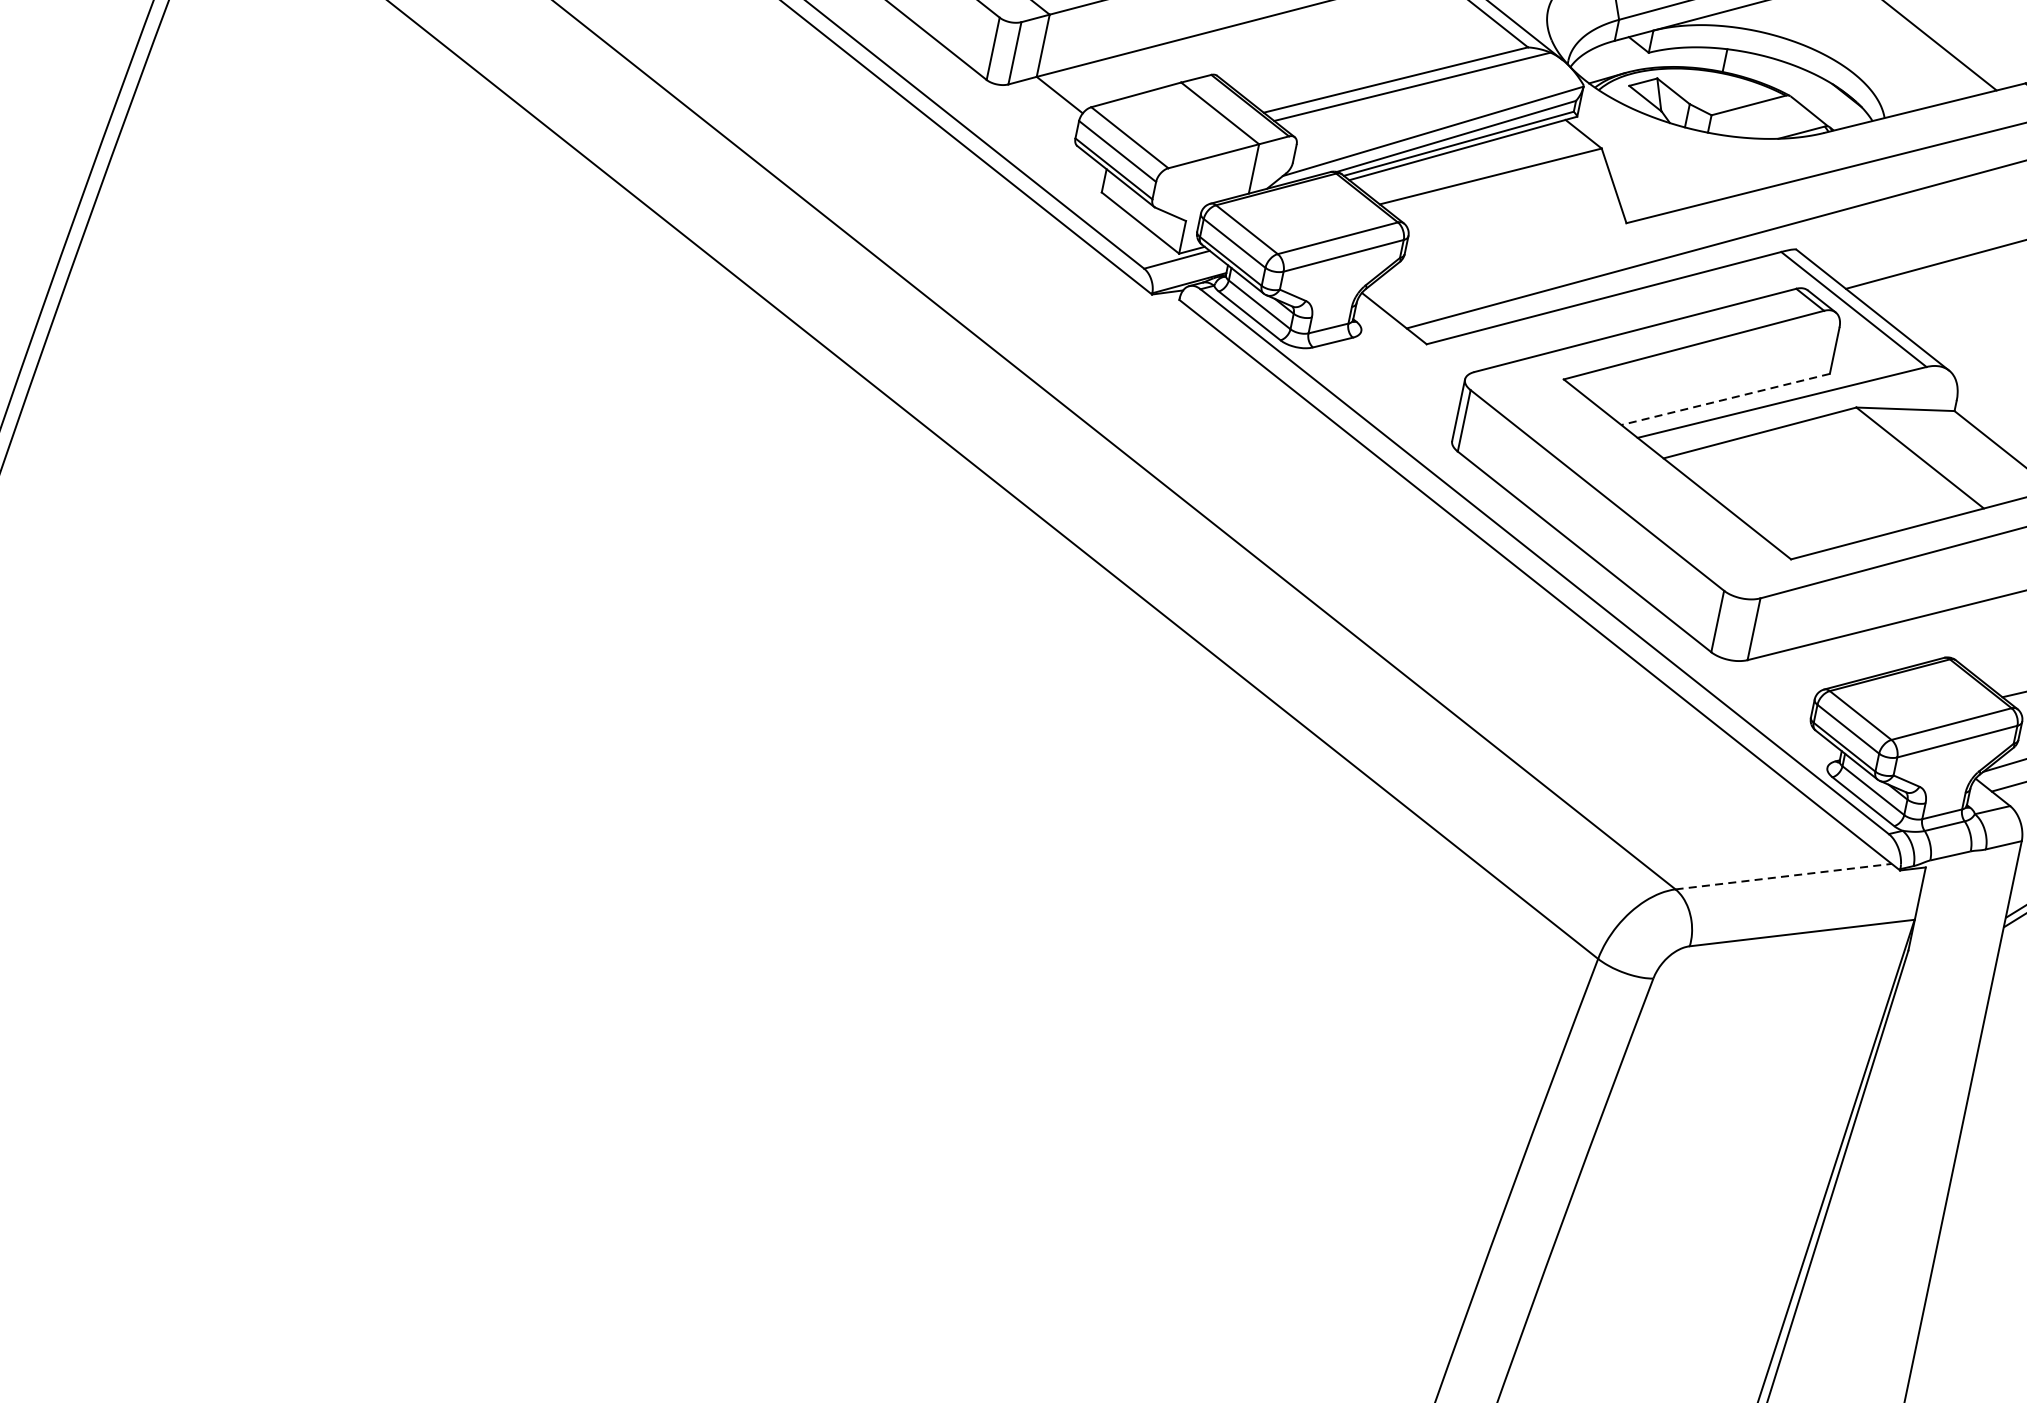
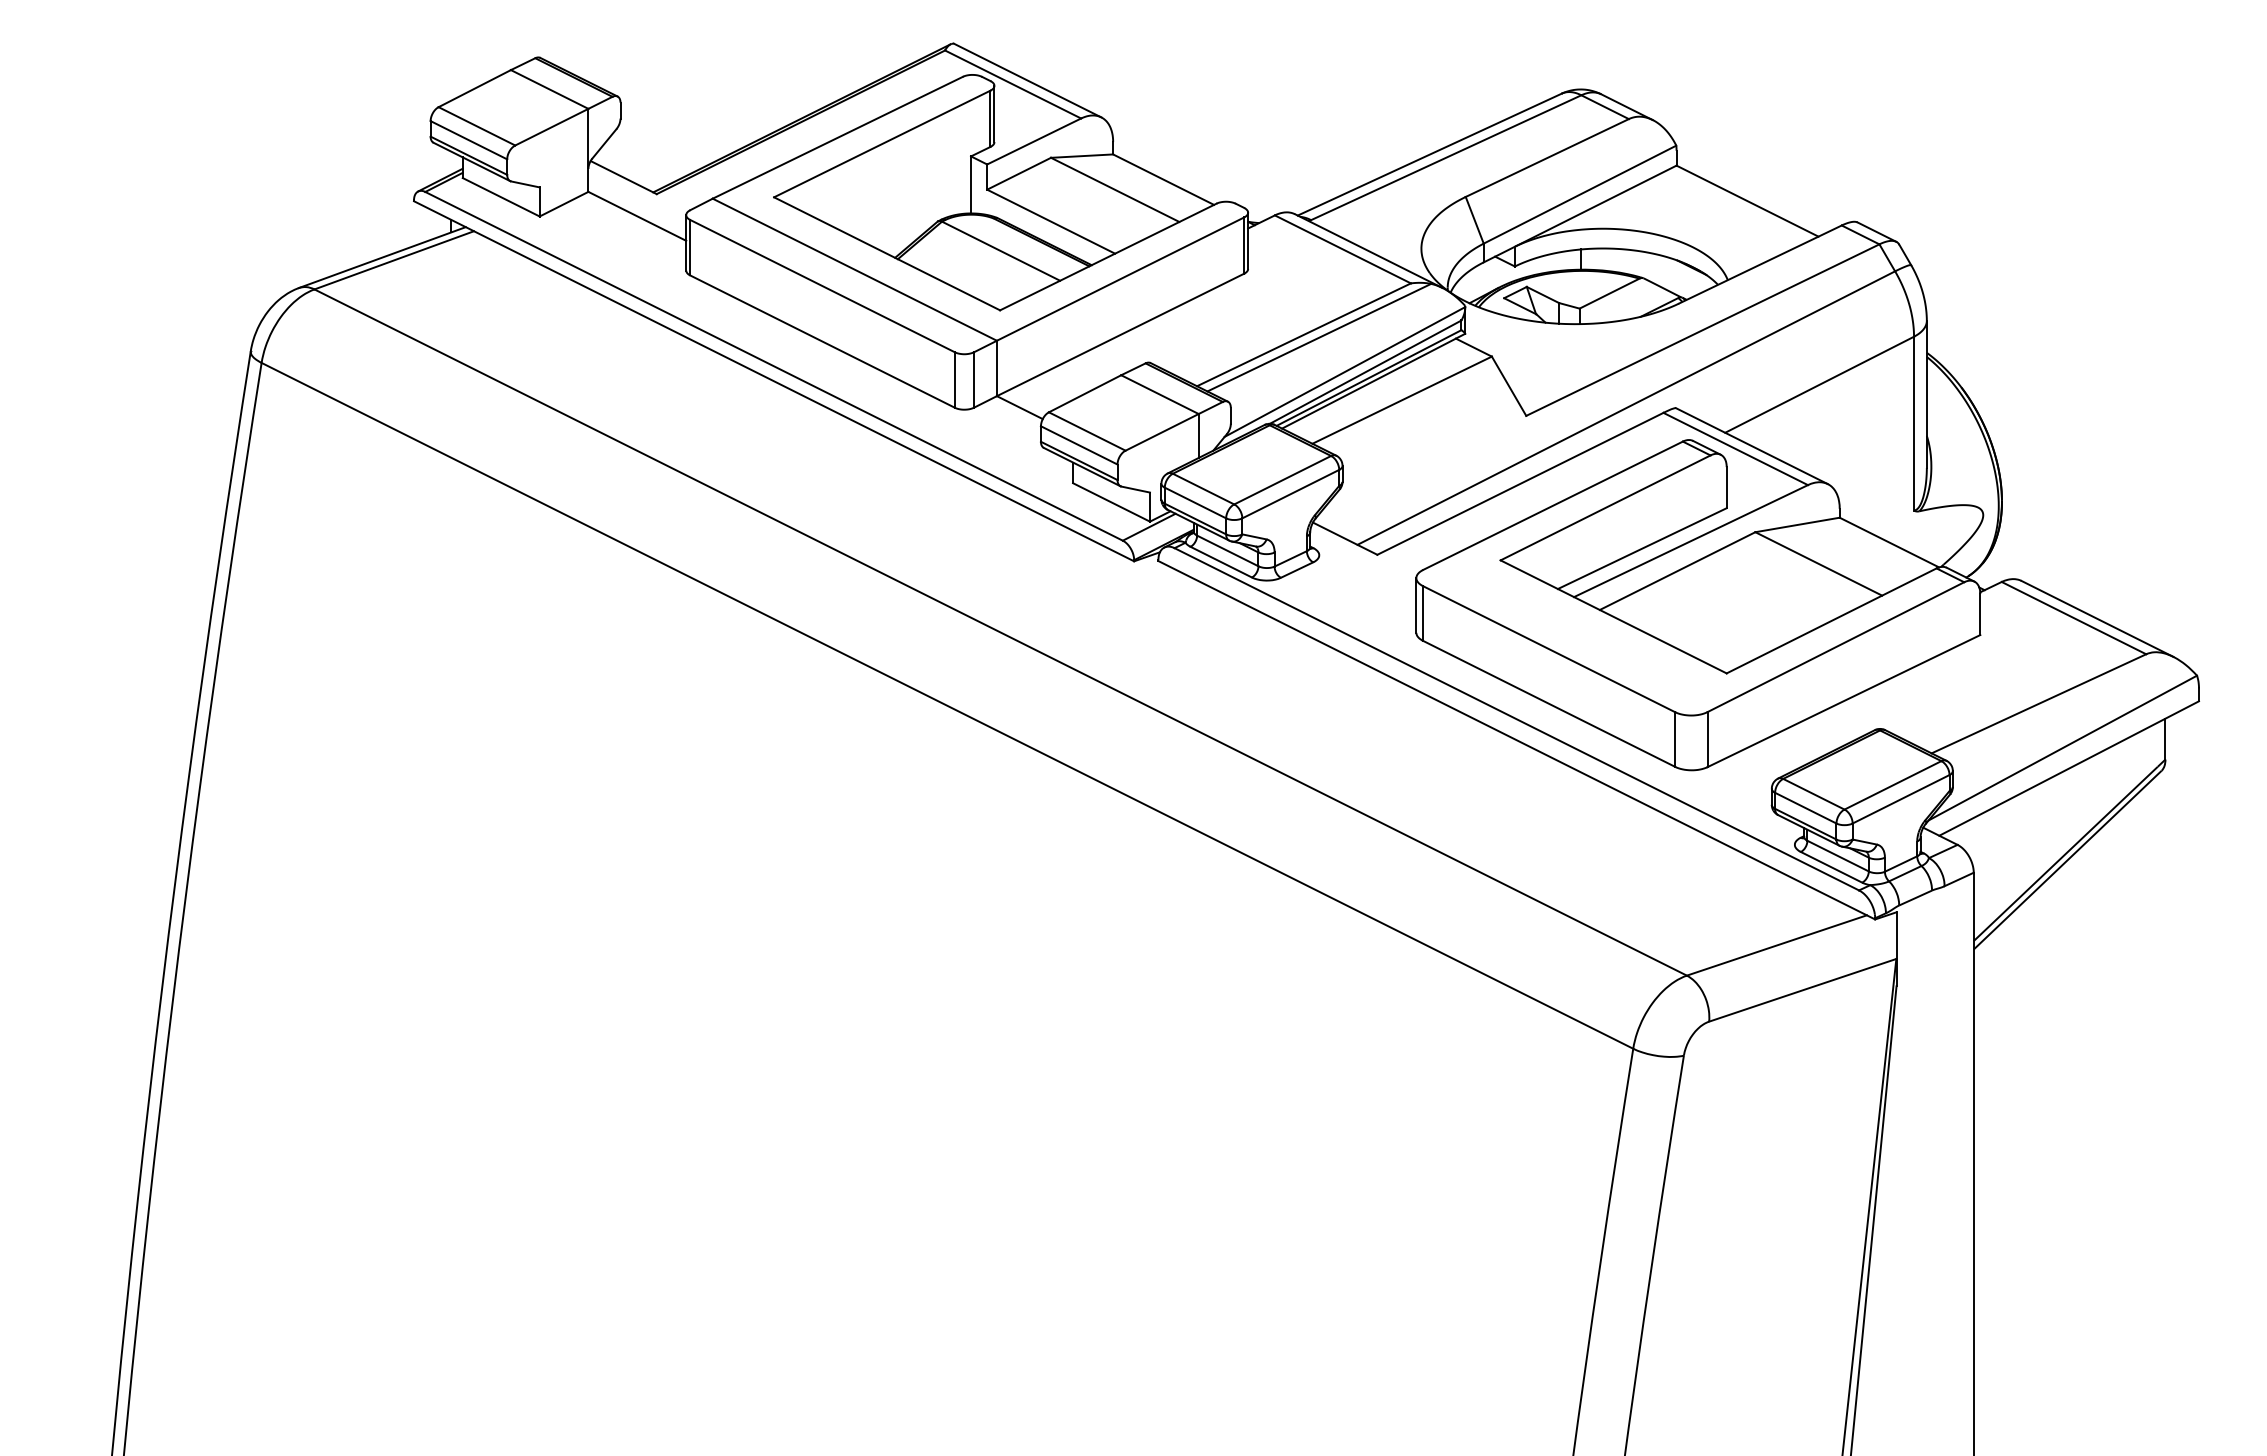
line: (1725, 399) -> (1642, 548), dashed -> solid
line: (1783, 876) -> (1776, 945), dashed -> solid

